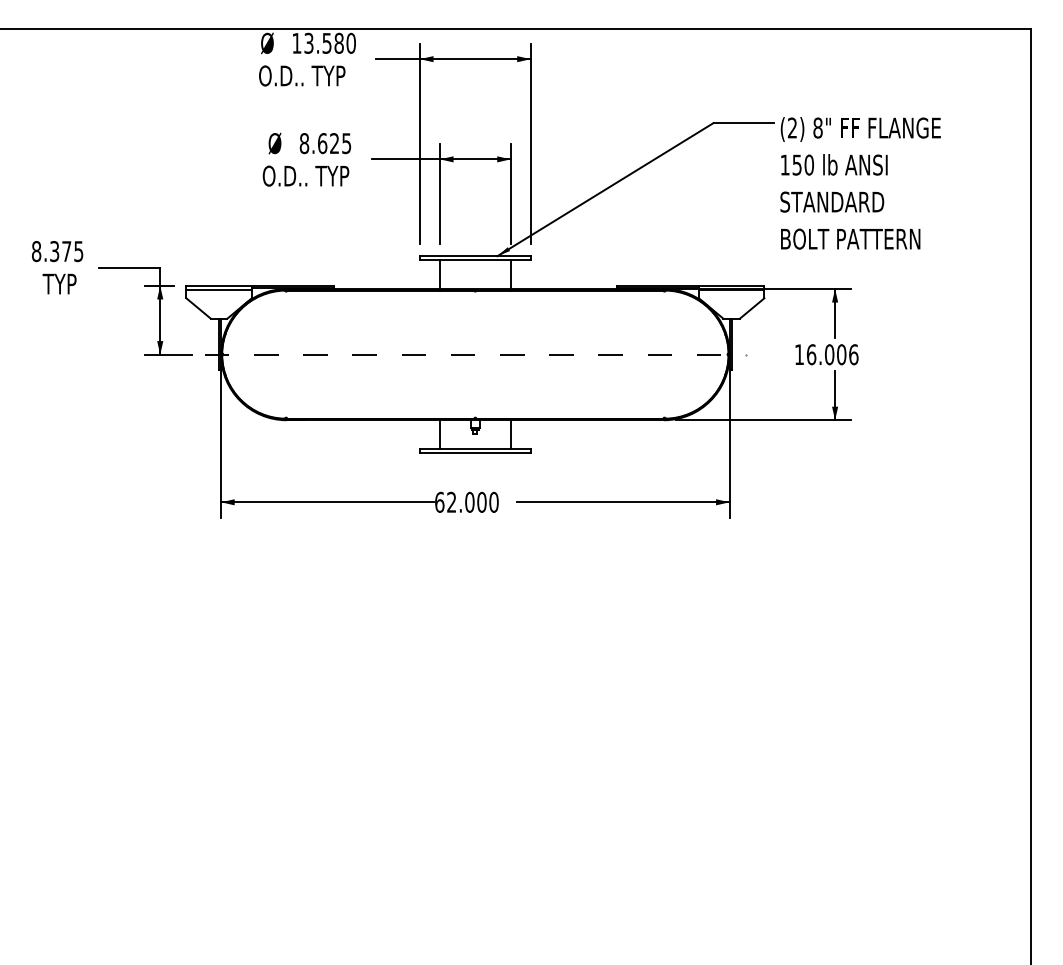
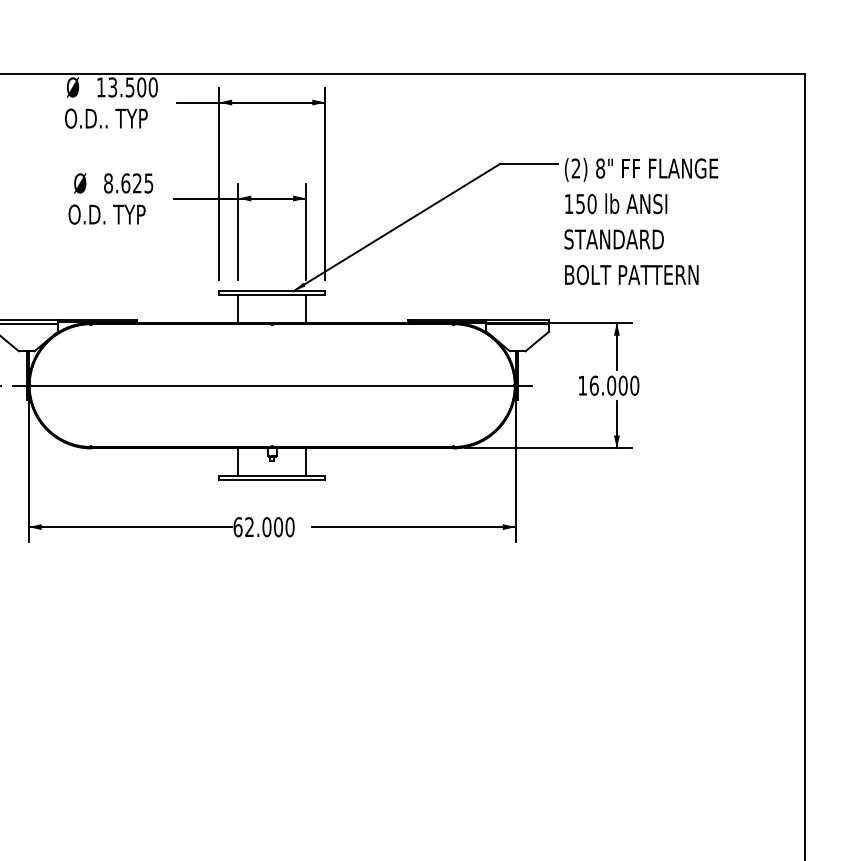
text: (338, 43) -> (141, 87), 13.580 -> 13.500
text: (327, 175) -> (130, 214), O.D.. TYP -> O.D. TYP
line: (475, 354) -> (272, 385), dashed -> solid
text: (853, 354) -> (634, 385), 16.006 -> 16.000

